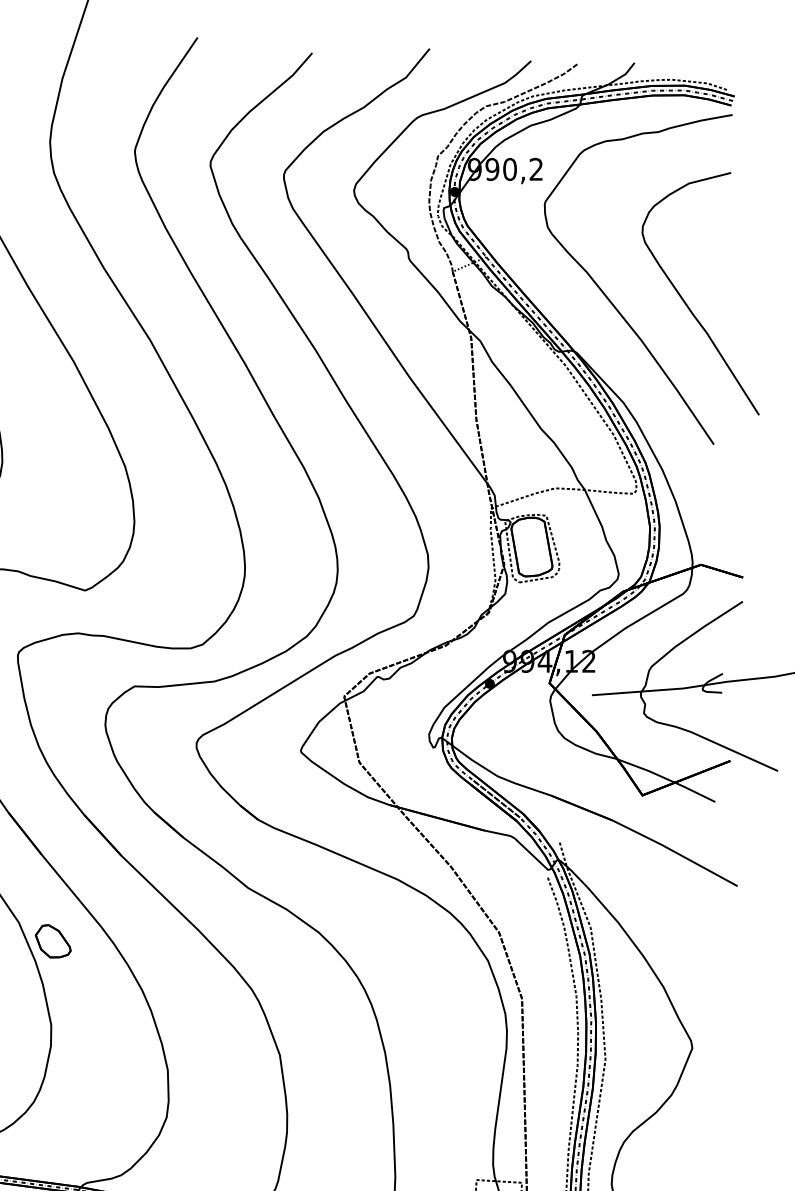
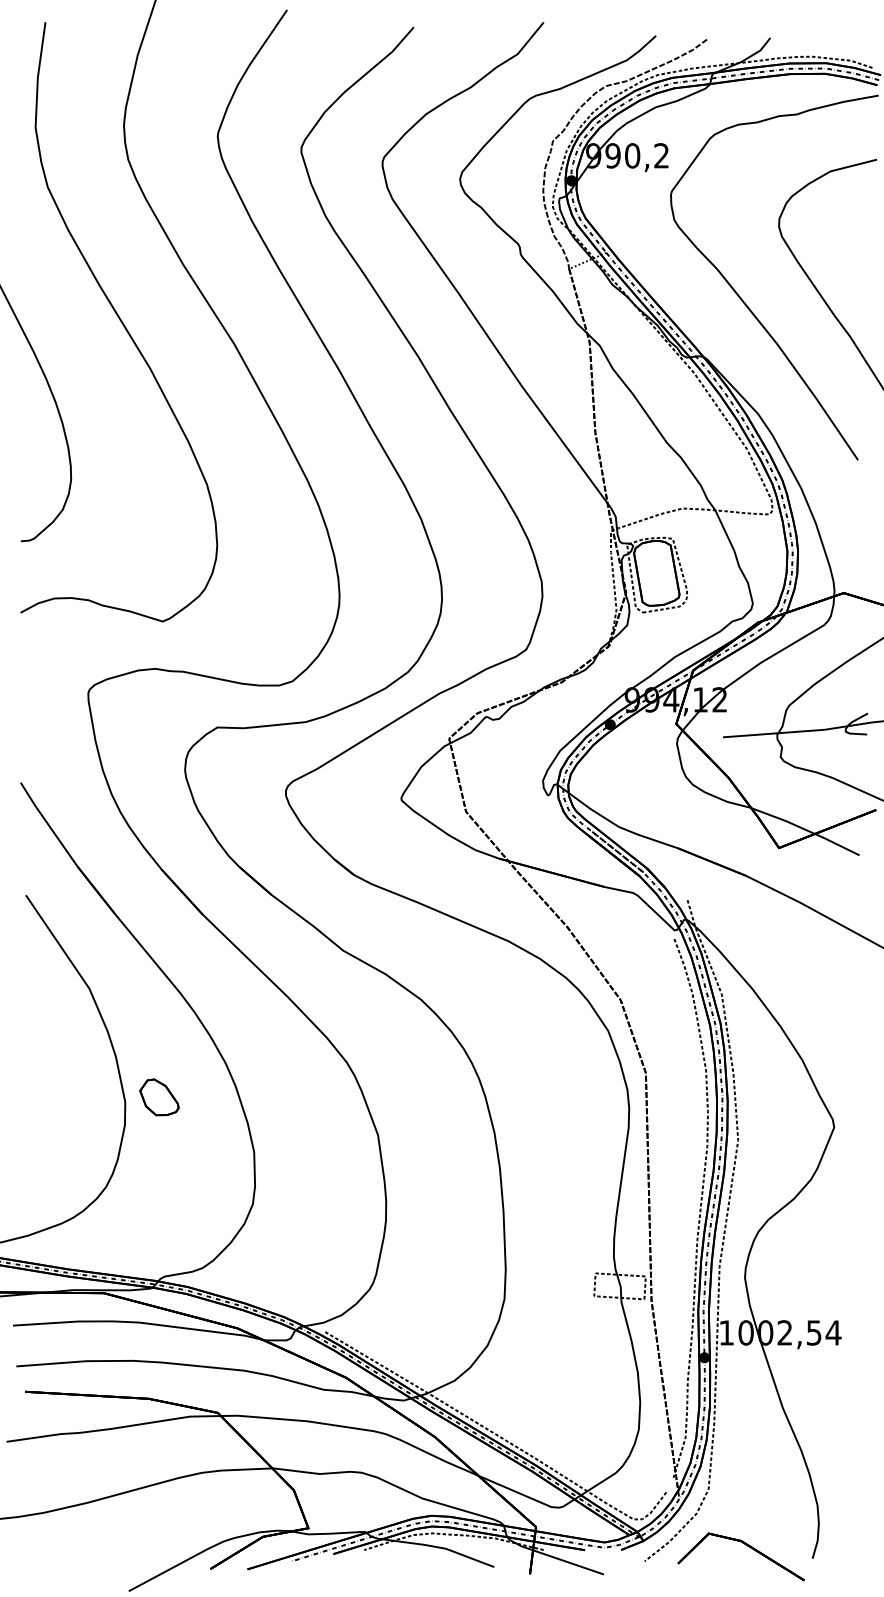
part: (53, 941) -> (159, 1097), moved

